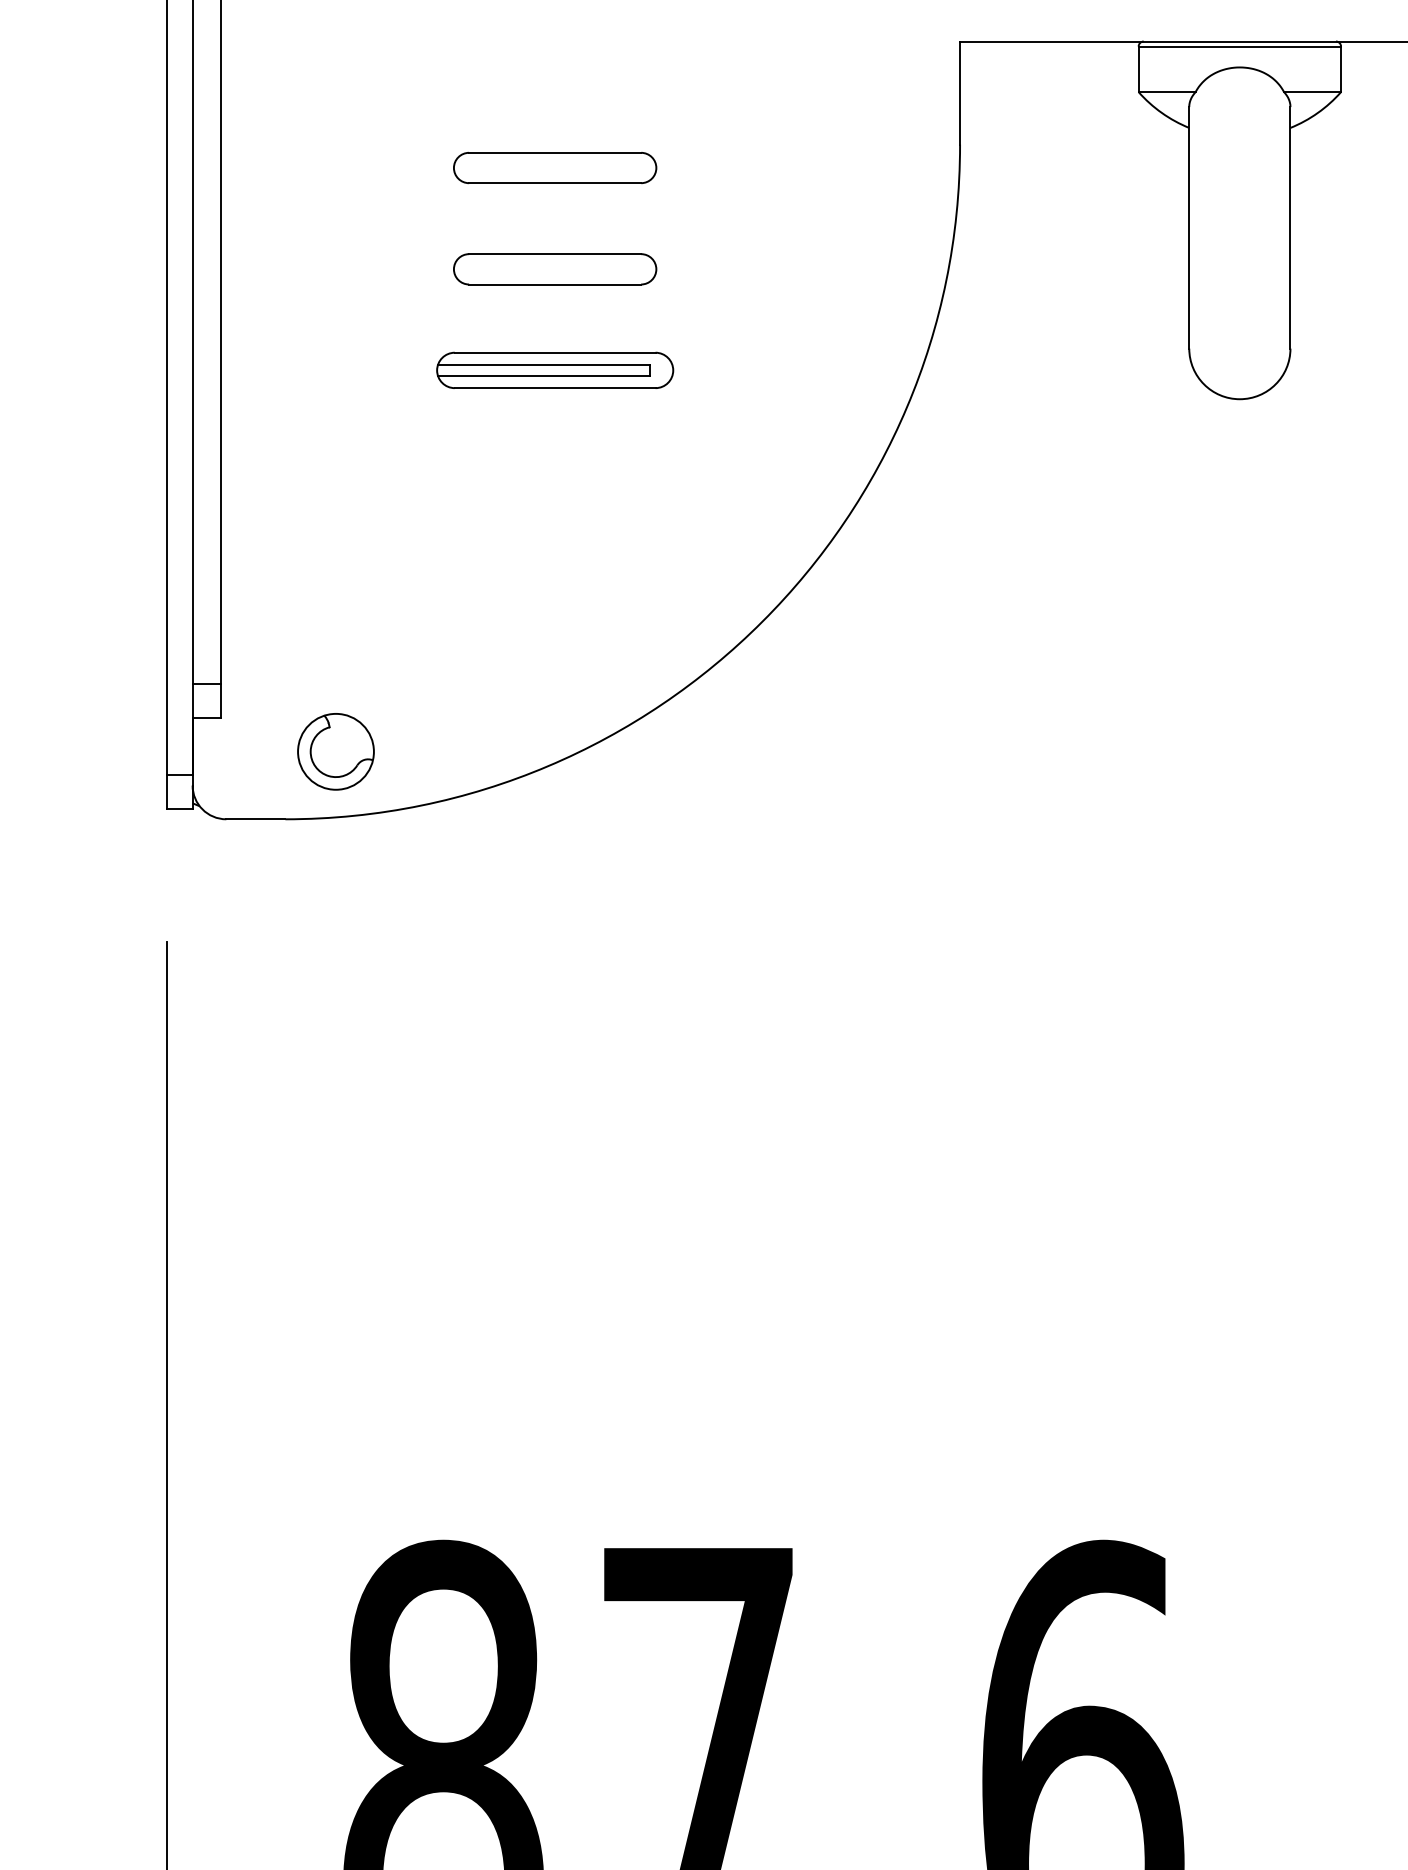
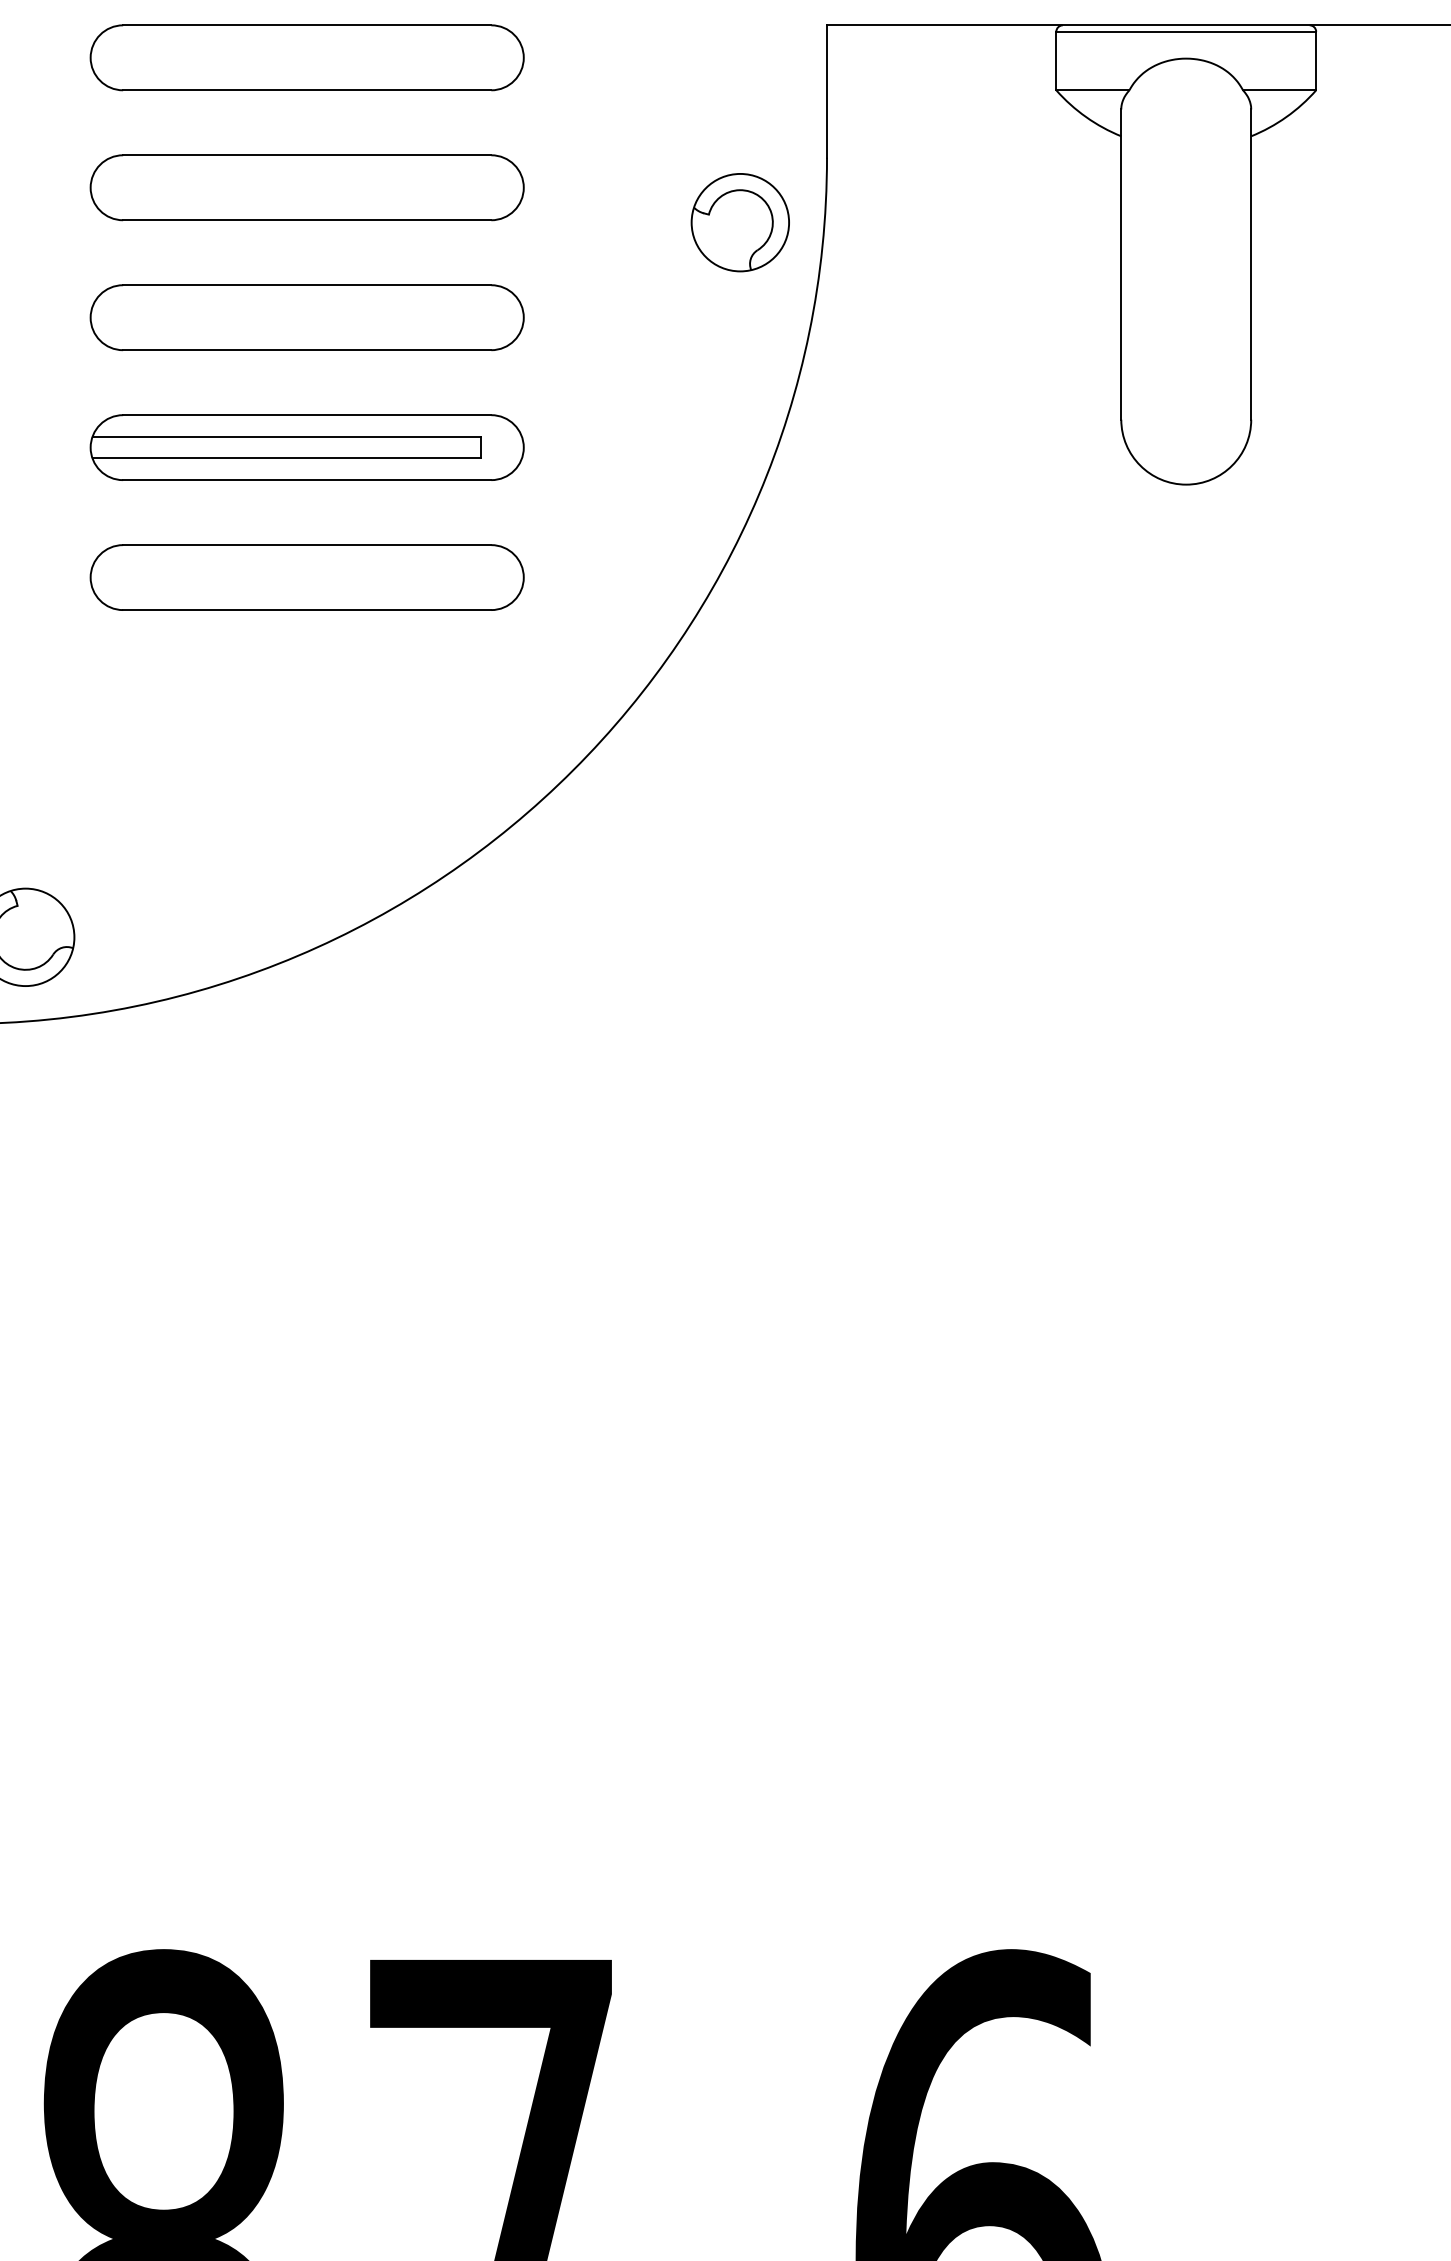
part: (554, 66) -> (306, 57), added
part: (554, 167) -> (306, 187), size x1.67
part: (892, 194) -> (740, 221), added
part: (554, 269) -> (306, 318), size x1.67
part: (554, 370) -> (306, 447), size x1.43
part: (554, 471) -> (306, 577), added

